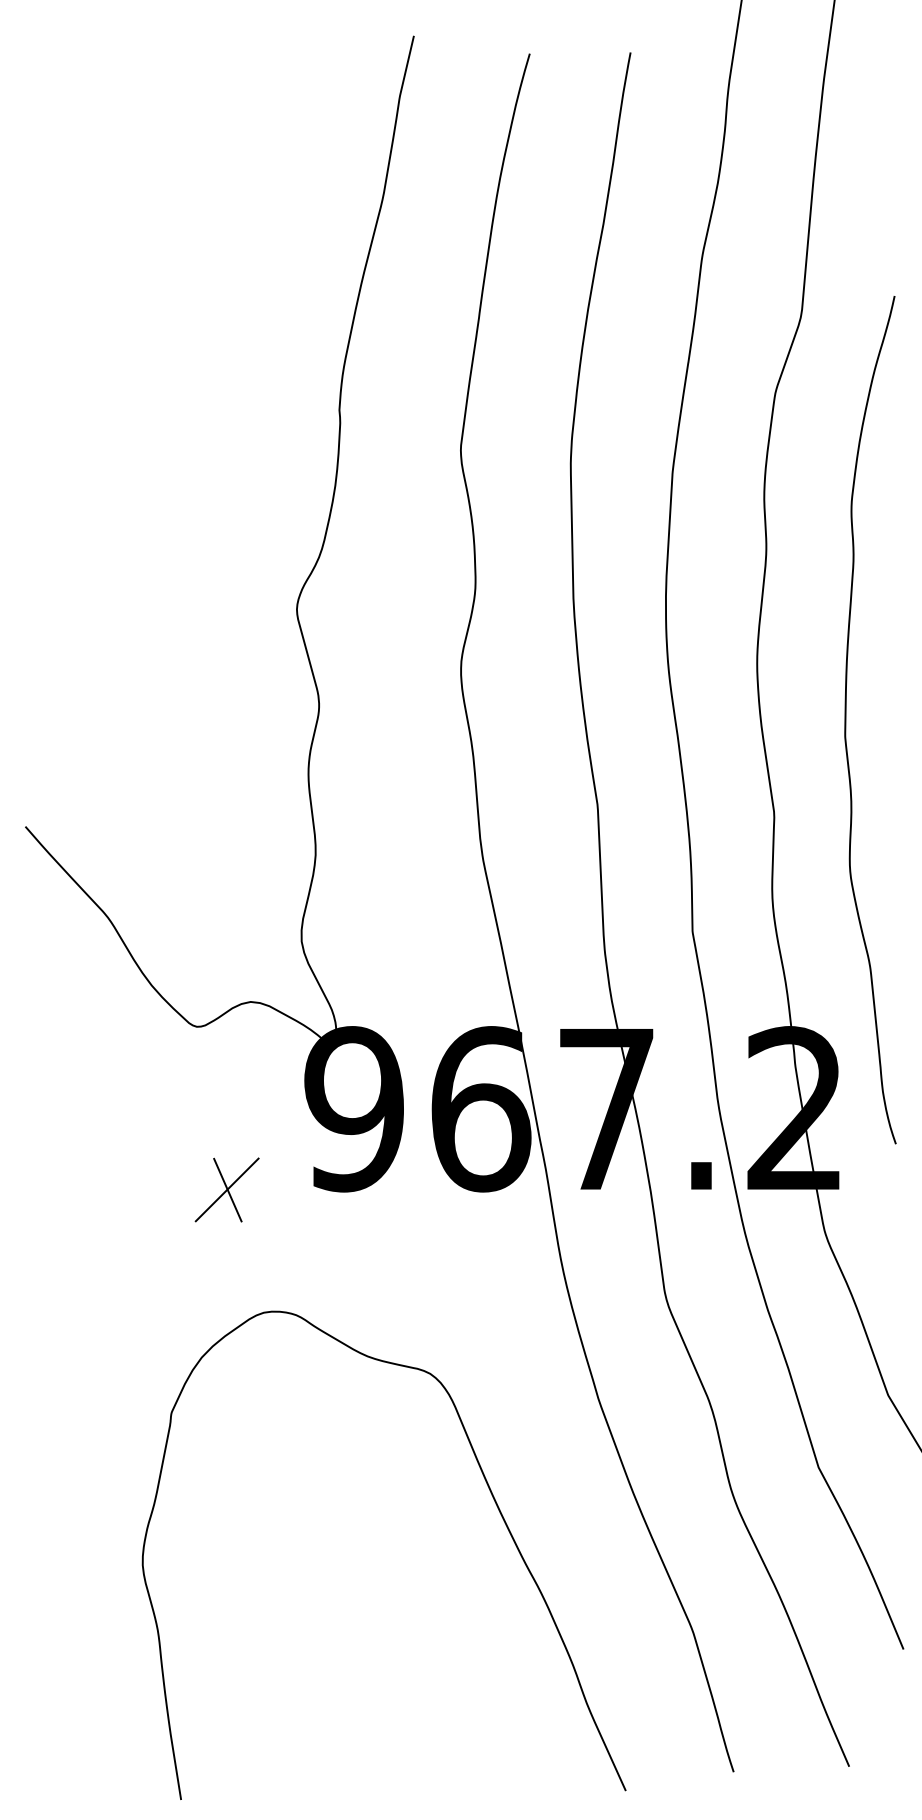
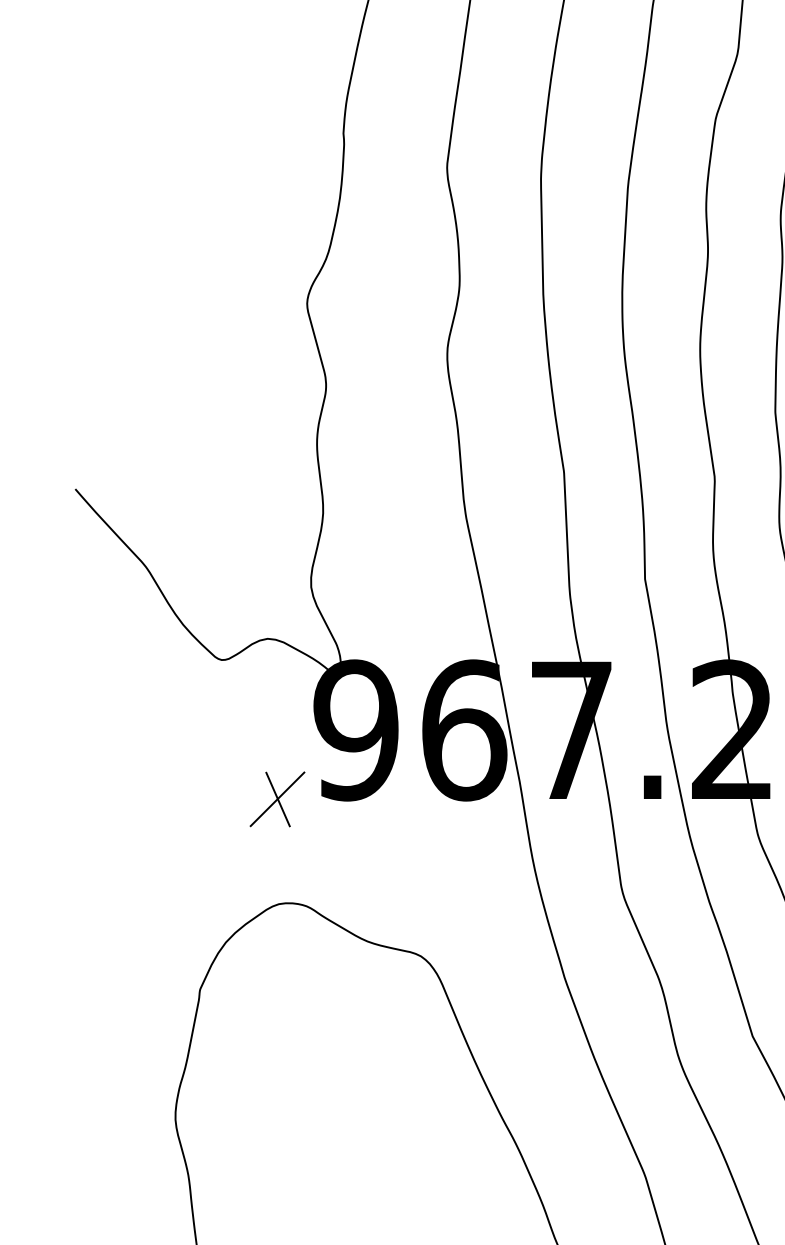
part: (226, 1189) -> (276, 798), moved

